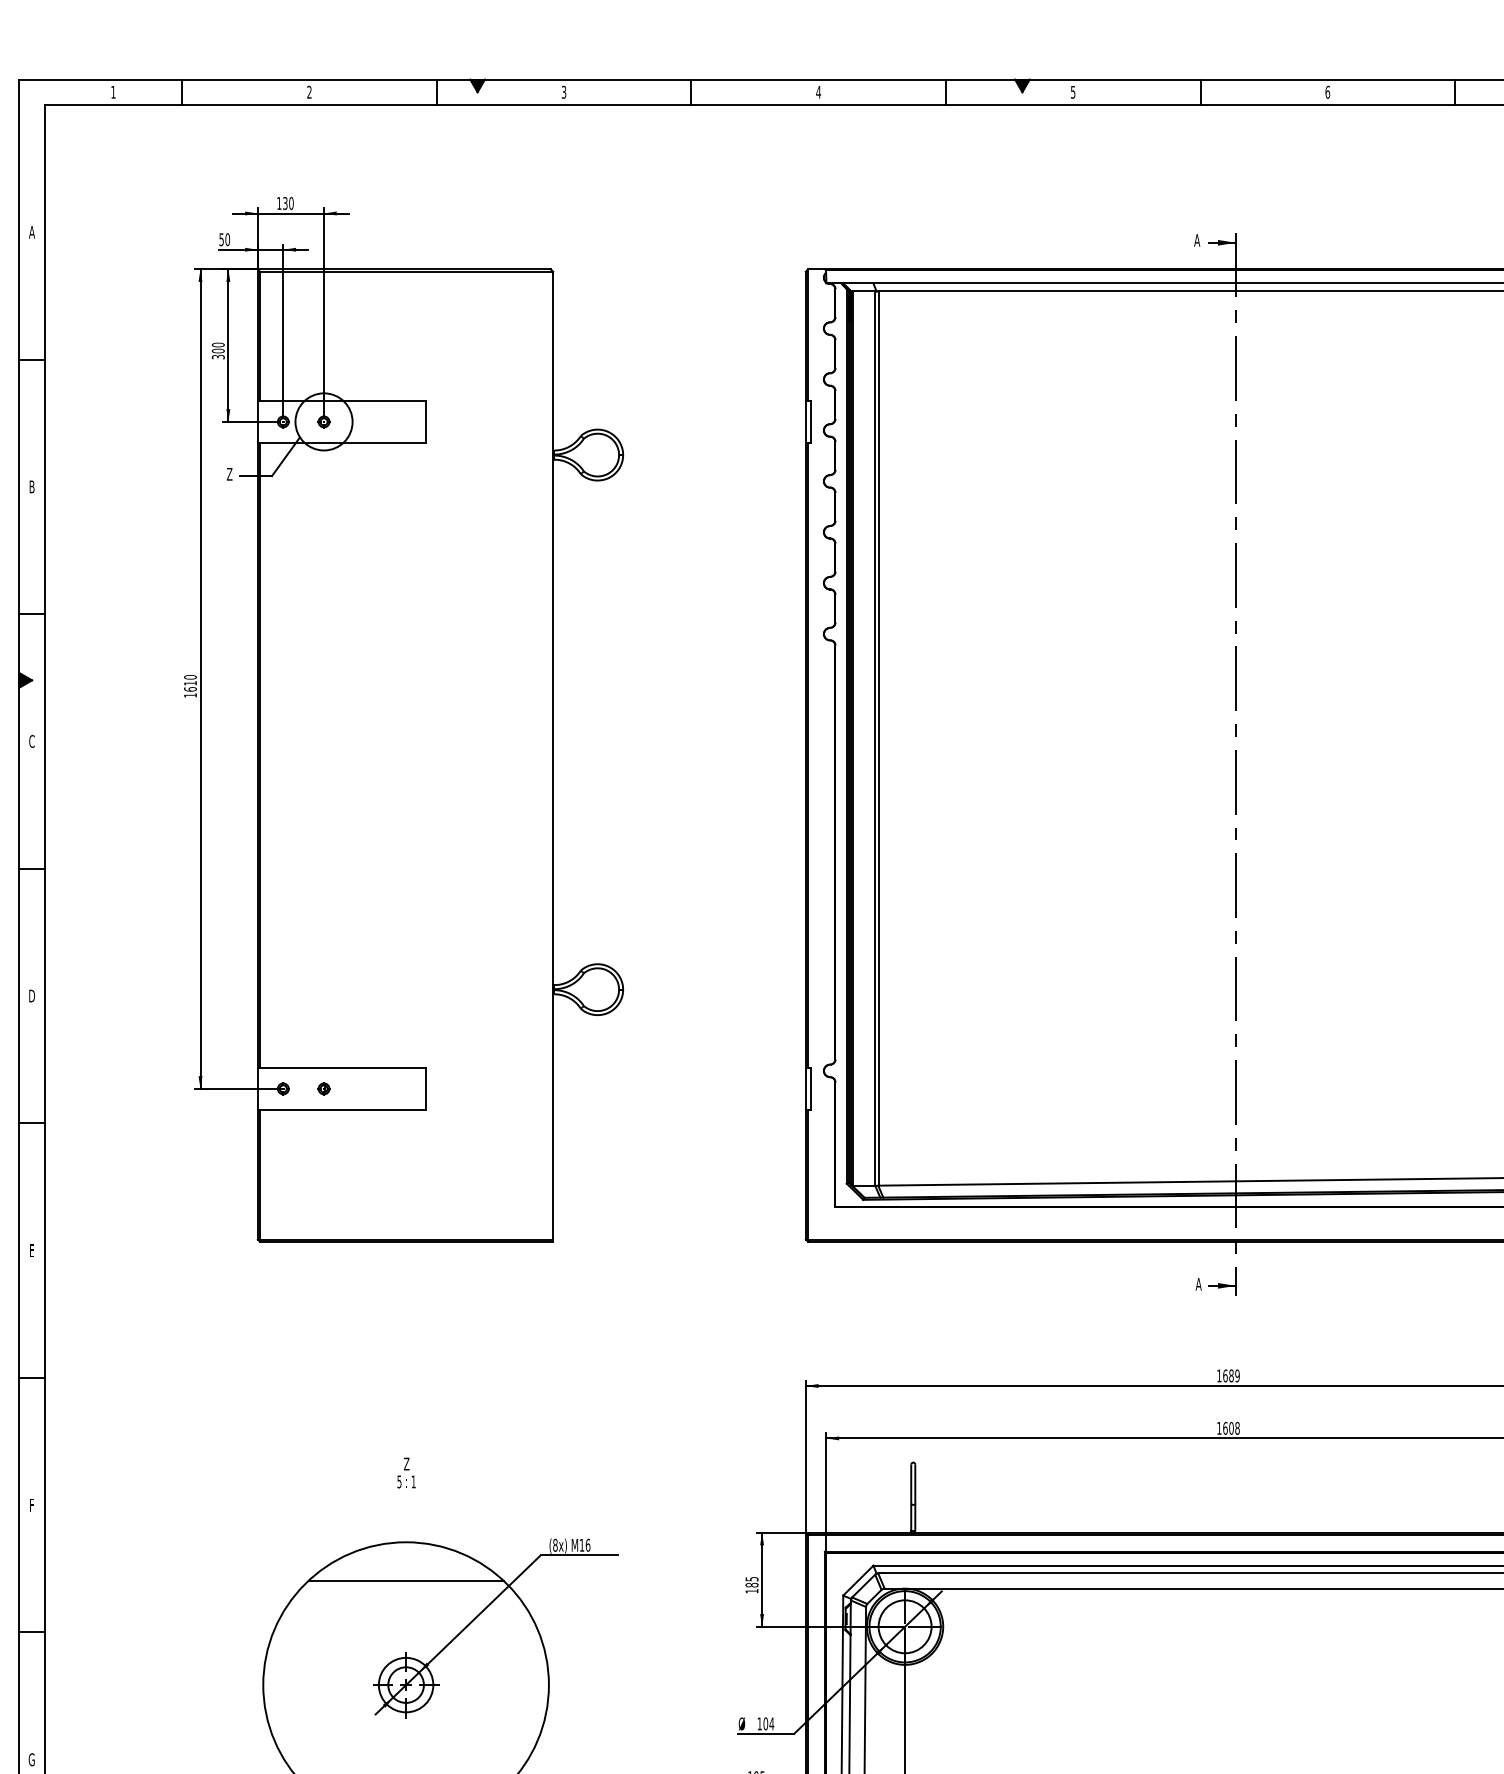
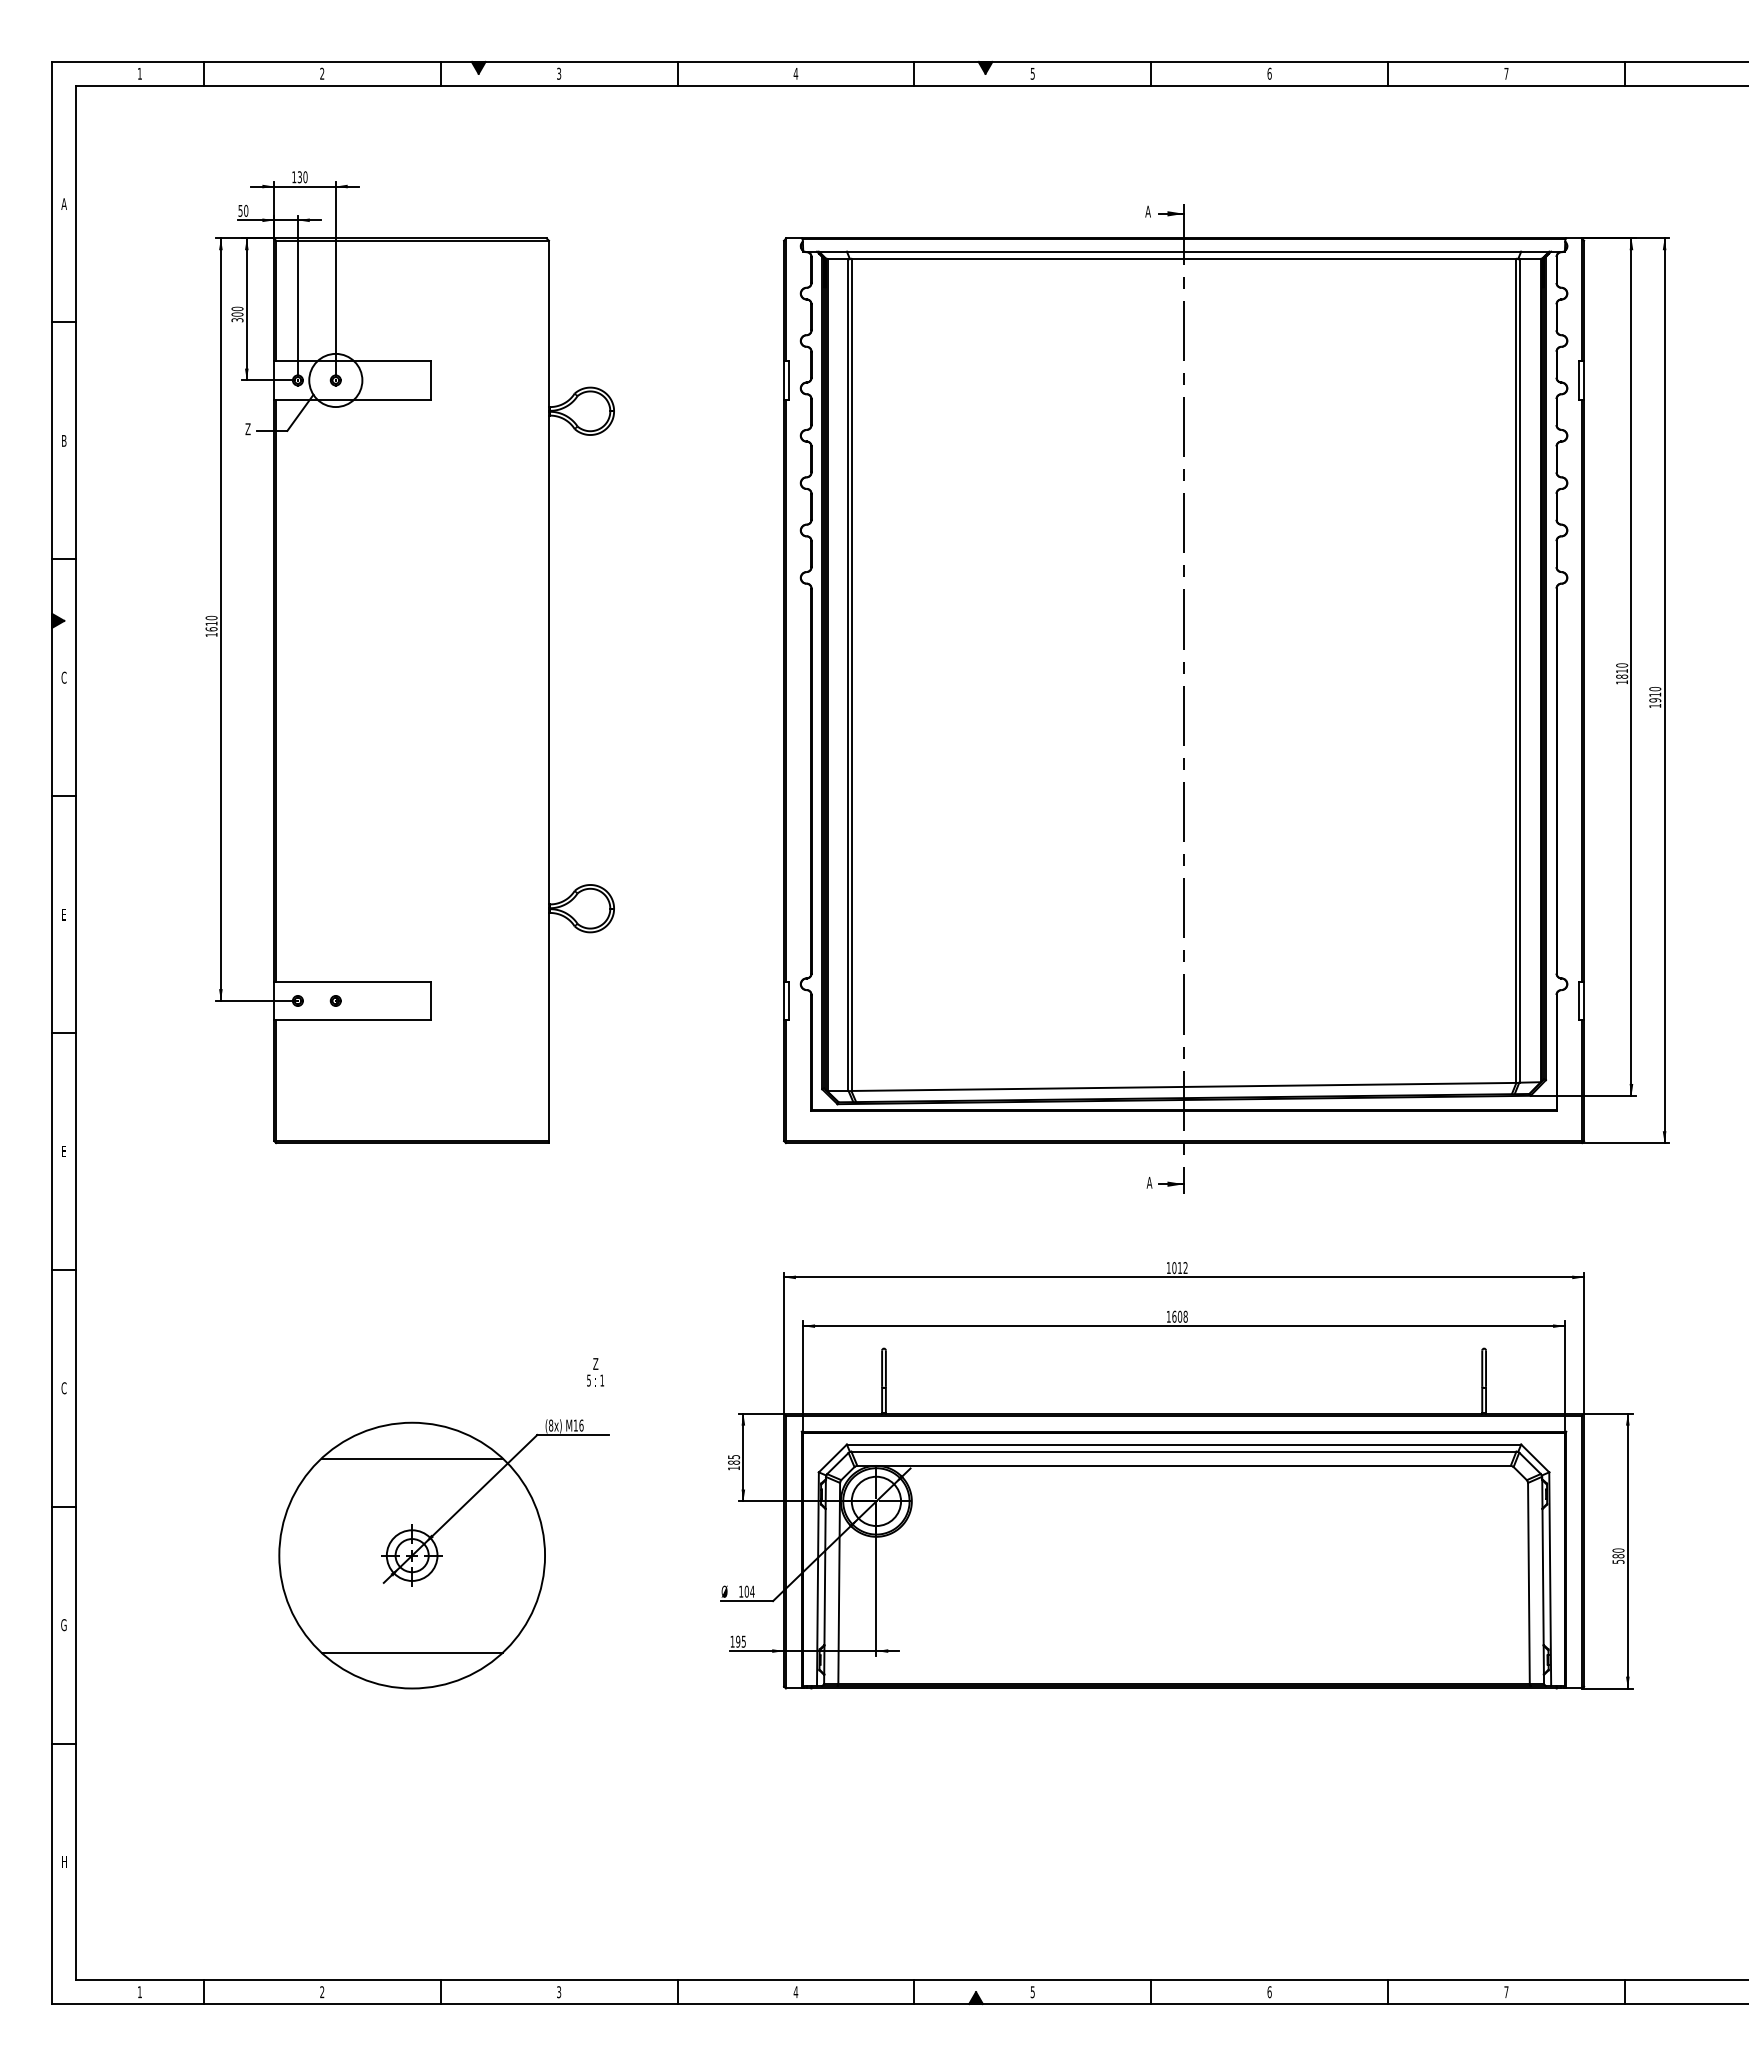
text: (31, 995) -> (63, 914), D -> E
text: (1230, 1376) -> (1179, 1268), 1689 -> 1012
text: (406, 1473) -> (595, 1372), moved
text: (31, 1505) -> (63, 1388), F -> C

